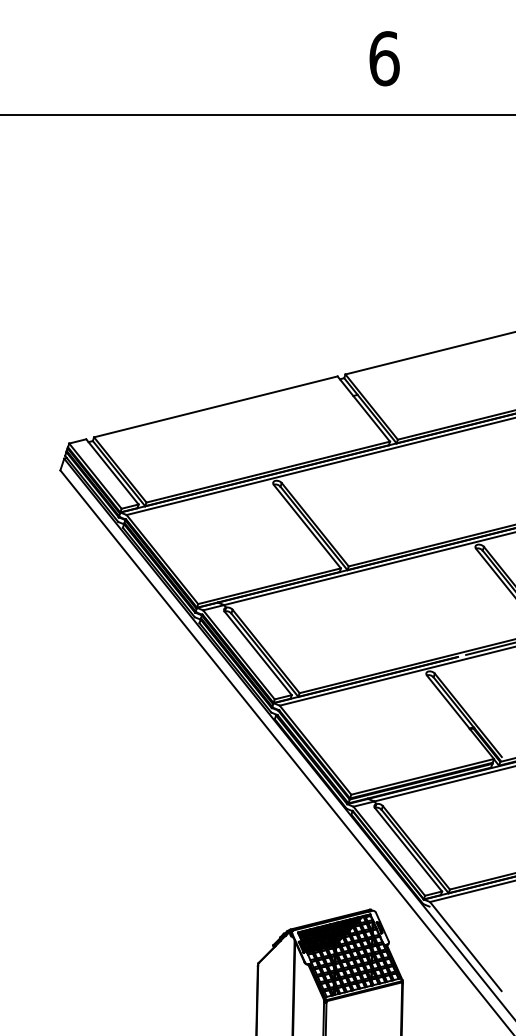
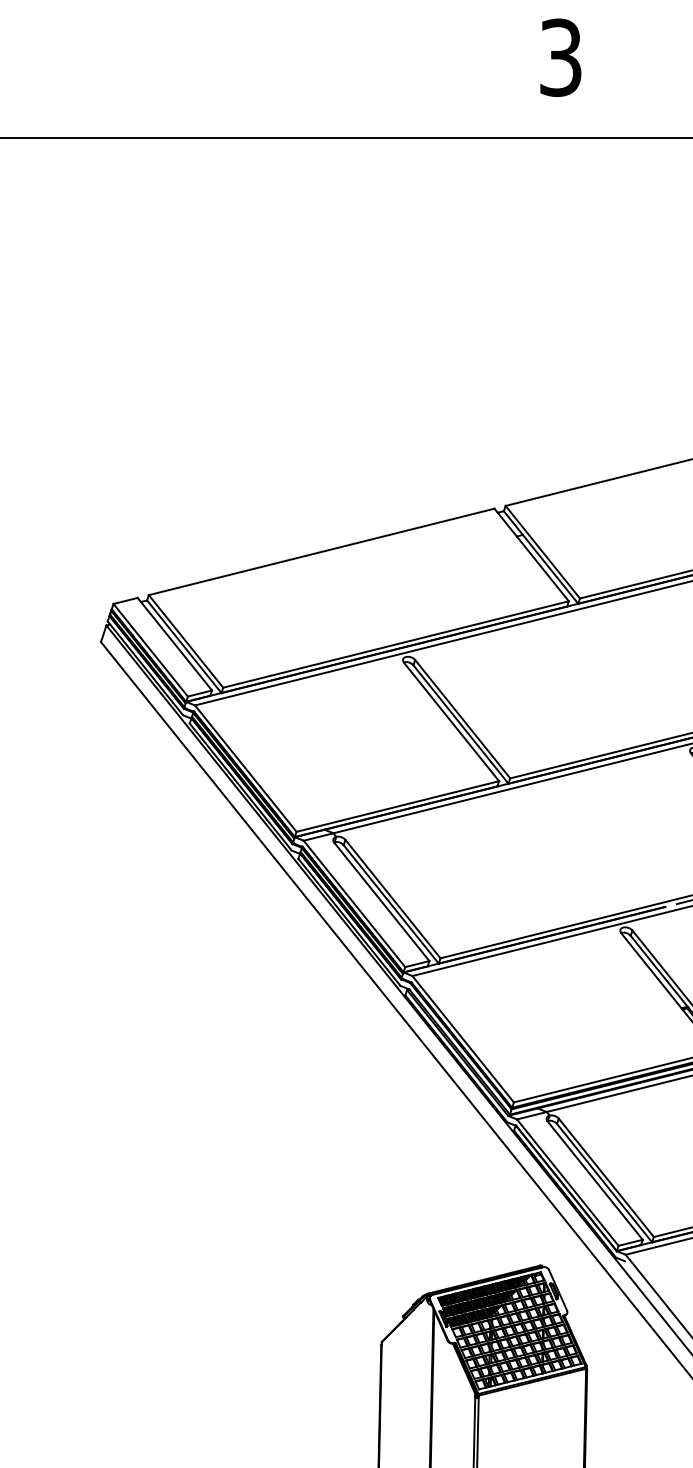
text: (384, 58) -> (561, 57), 6 -> 3

